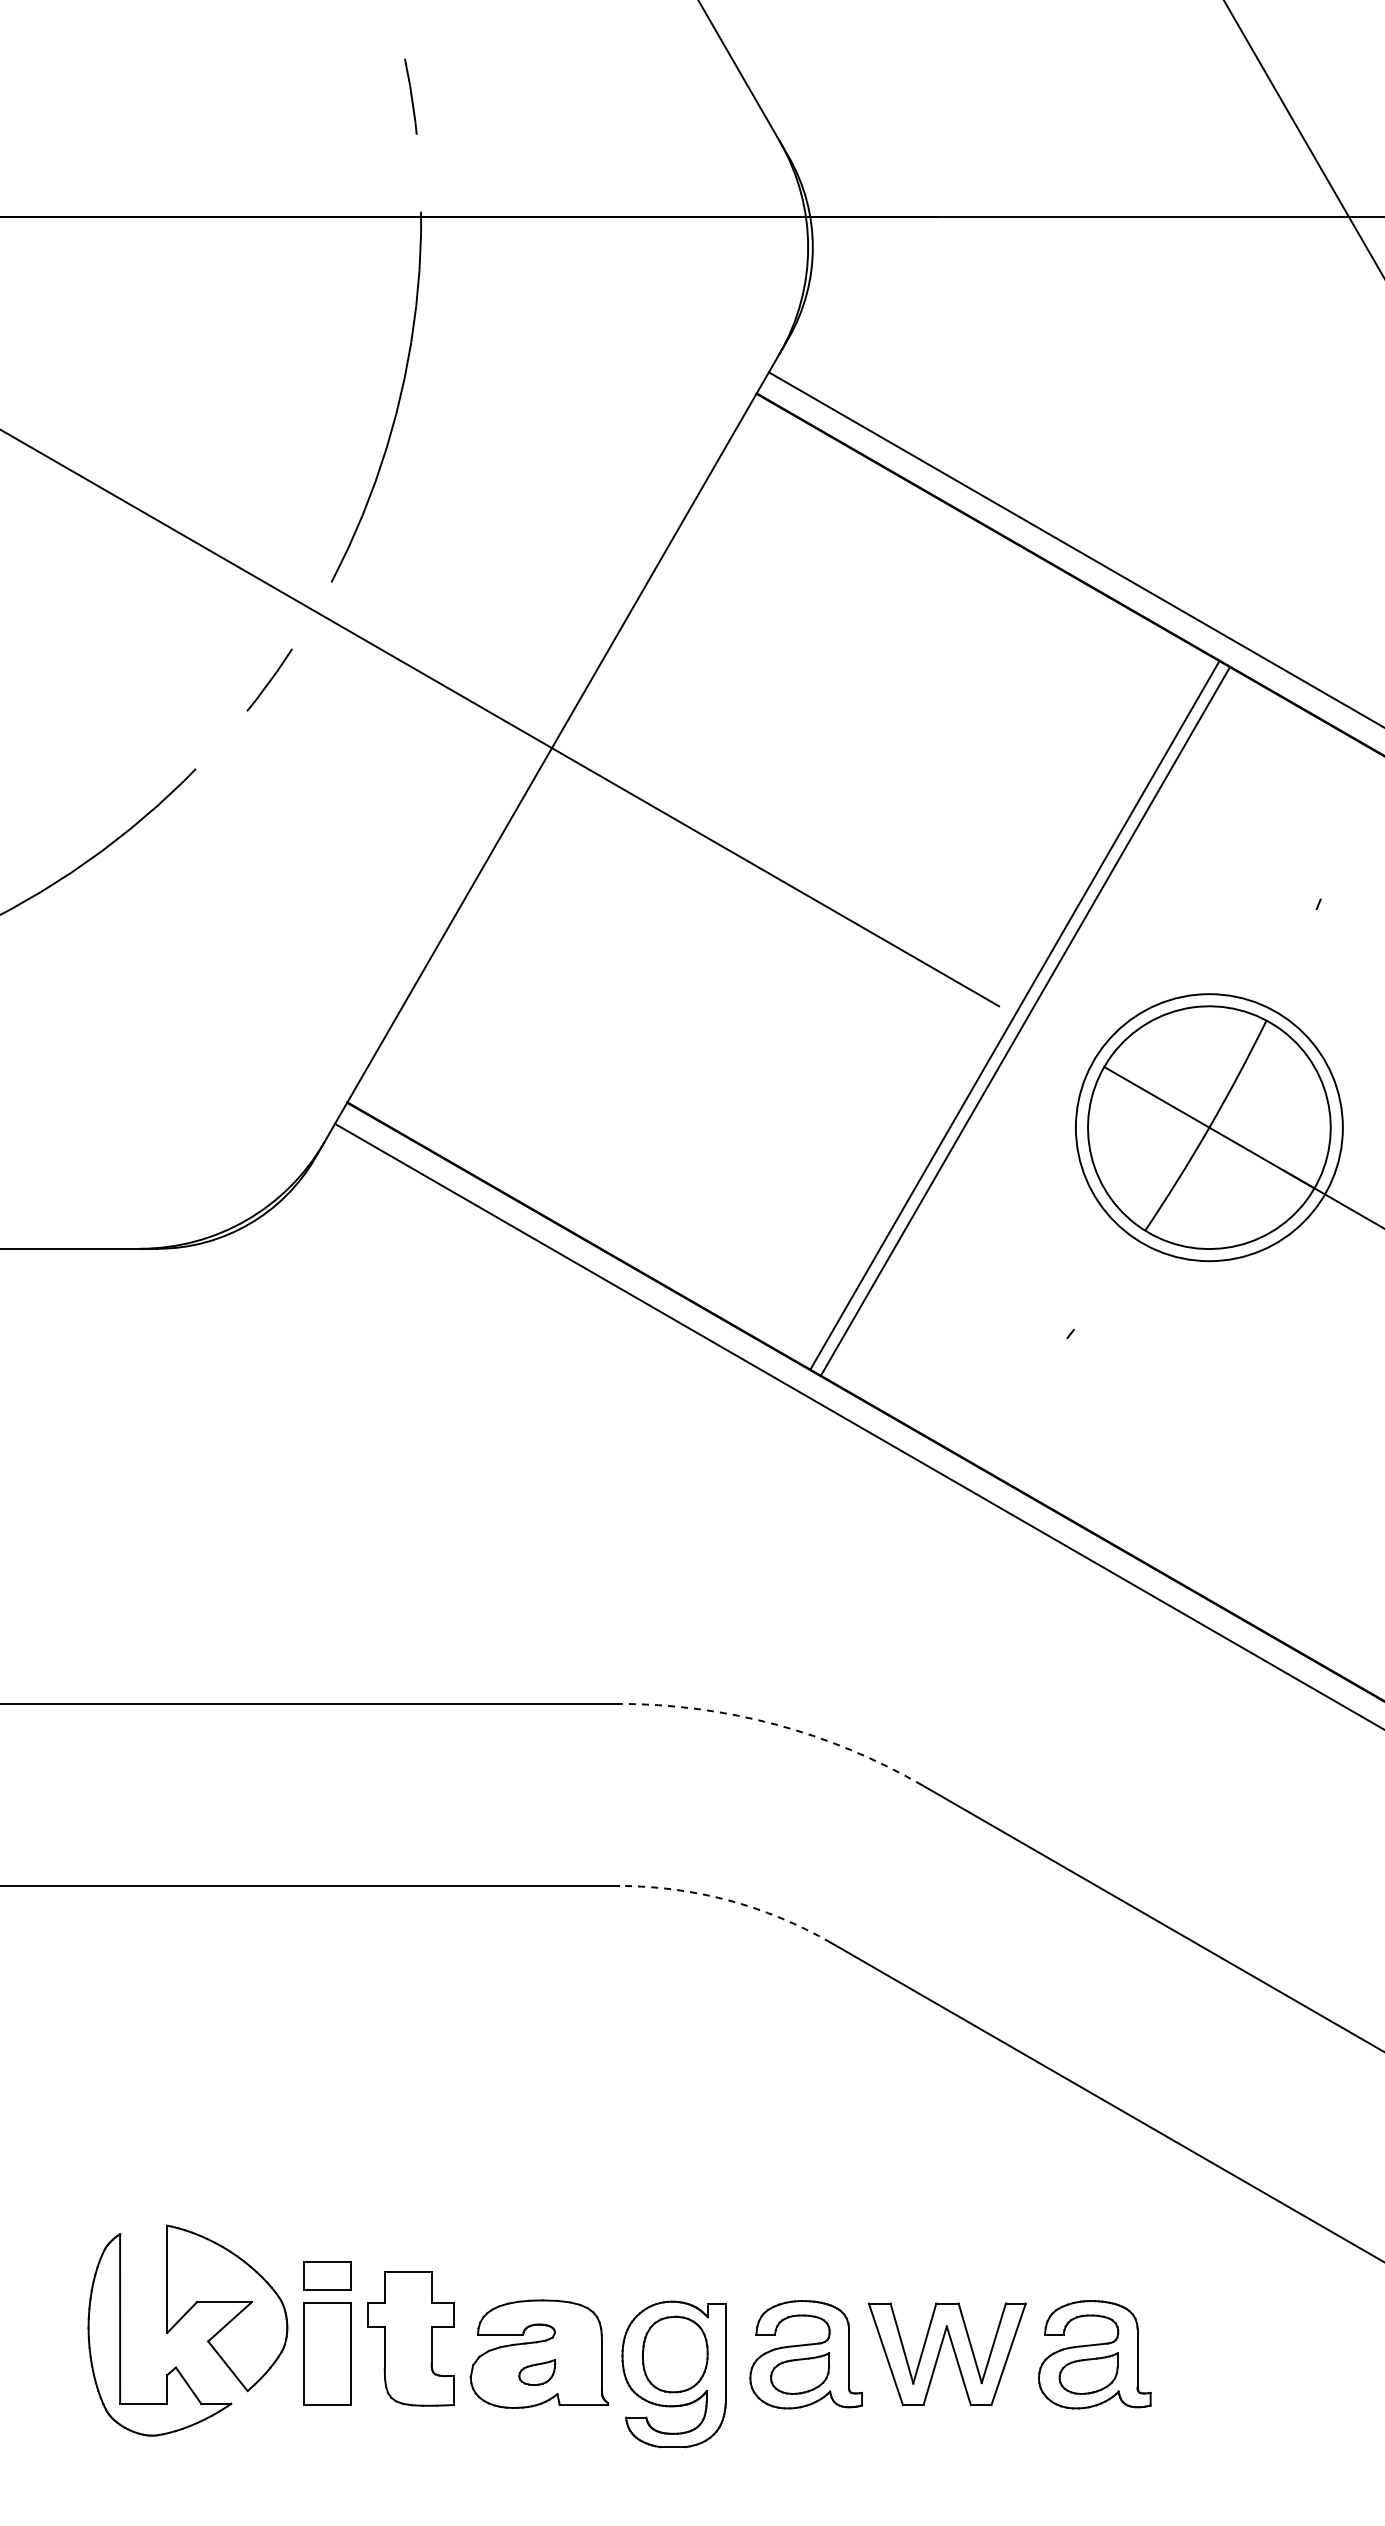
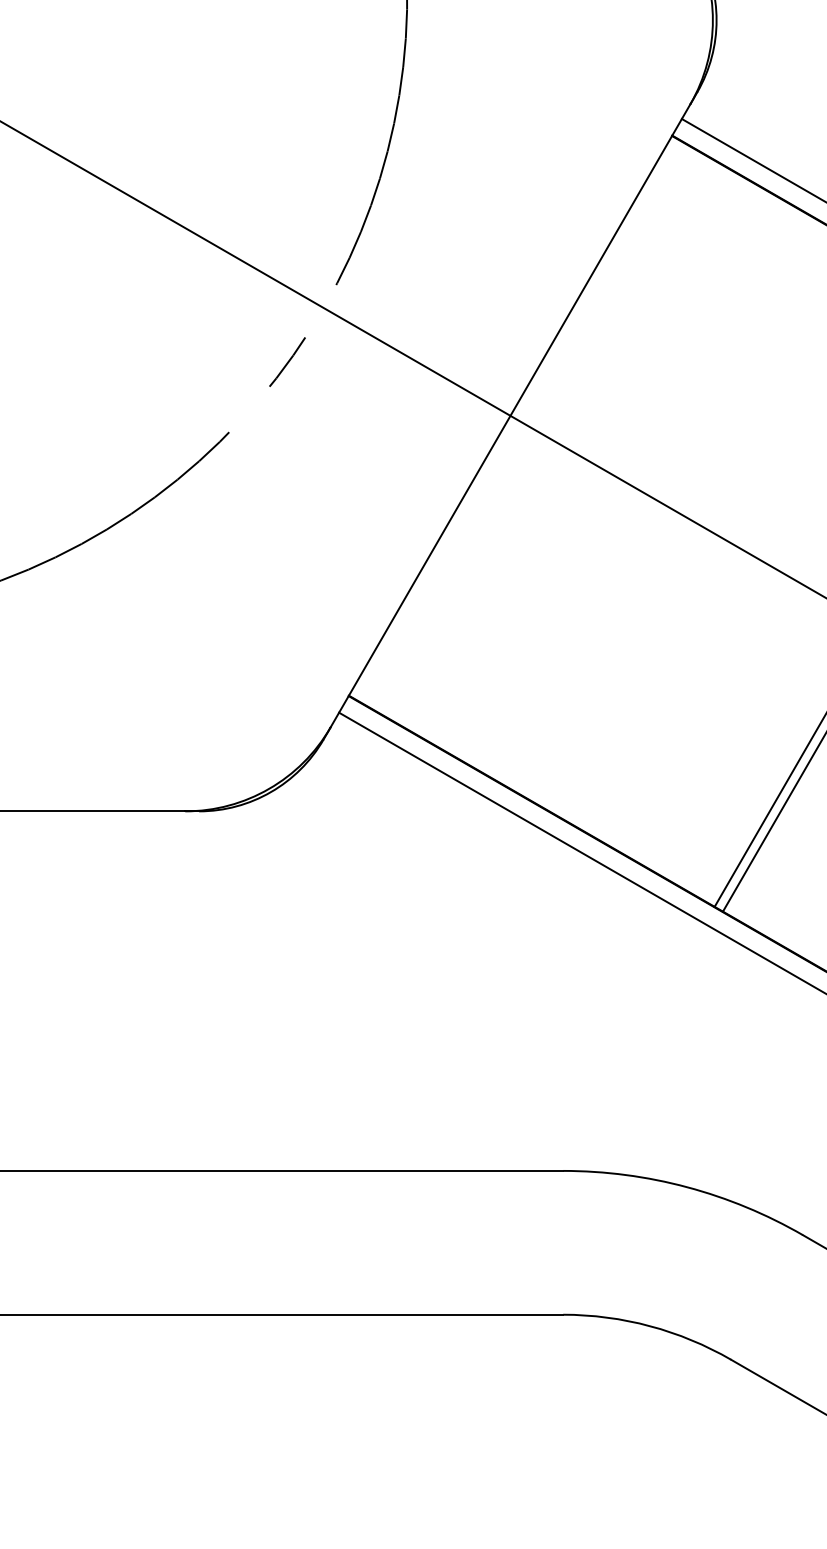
arc: (775, 1724) -> (687, 1187), dashed -> solid
arc: (728, 1900) -> (649, 1326), dashed -> solid

